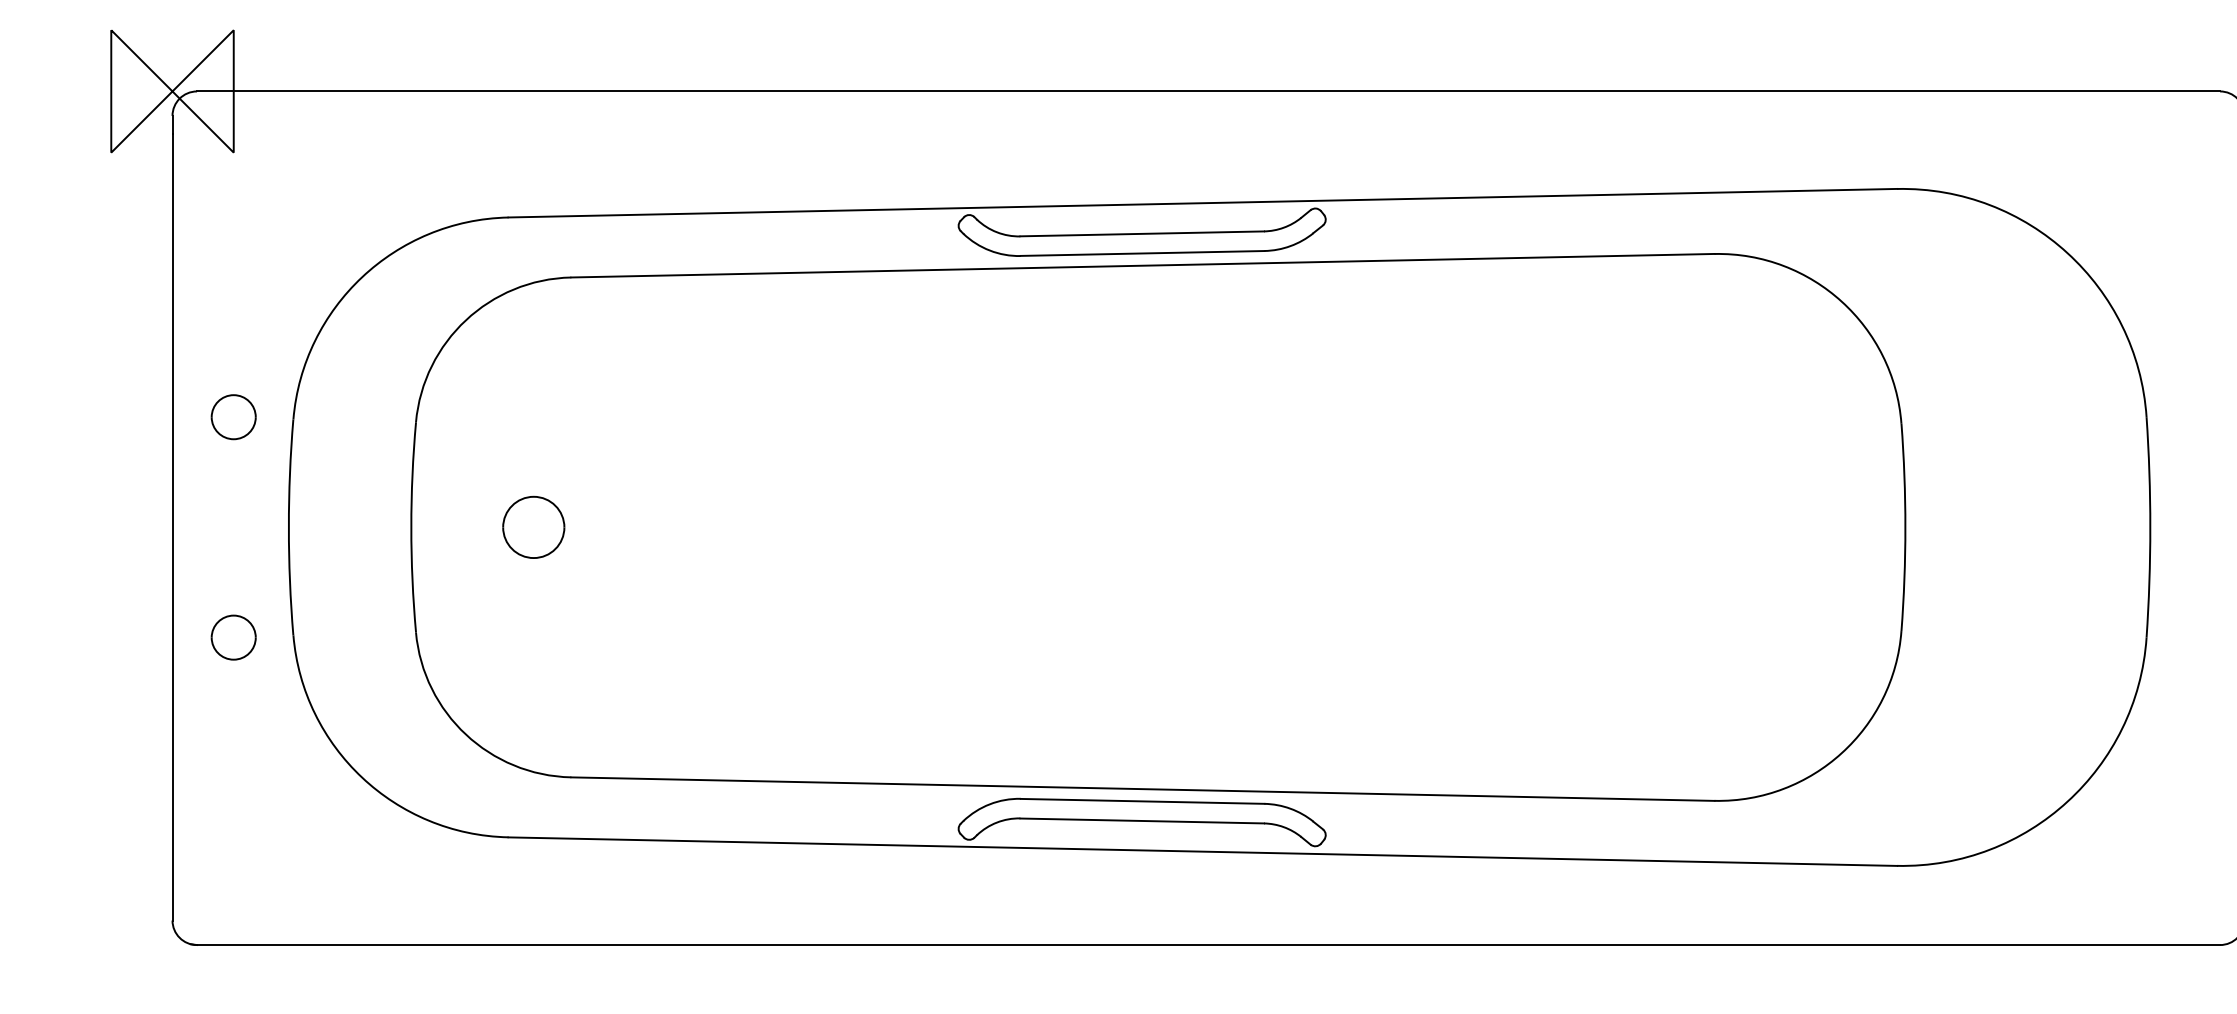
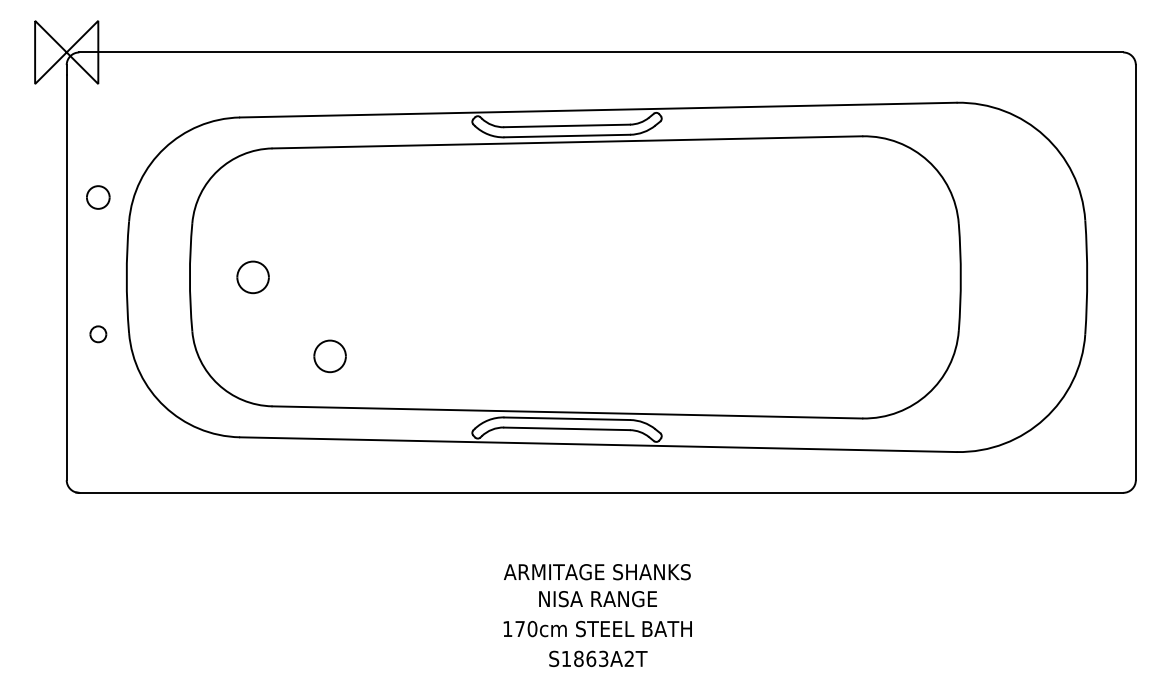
part: (234, 417) -> (98, 197), moved
part: (234, 638) -> (98, 334), size x0.7
part: (681, 680) -> (329, 356), added

